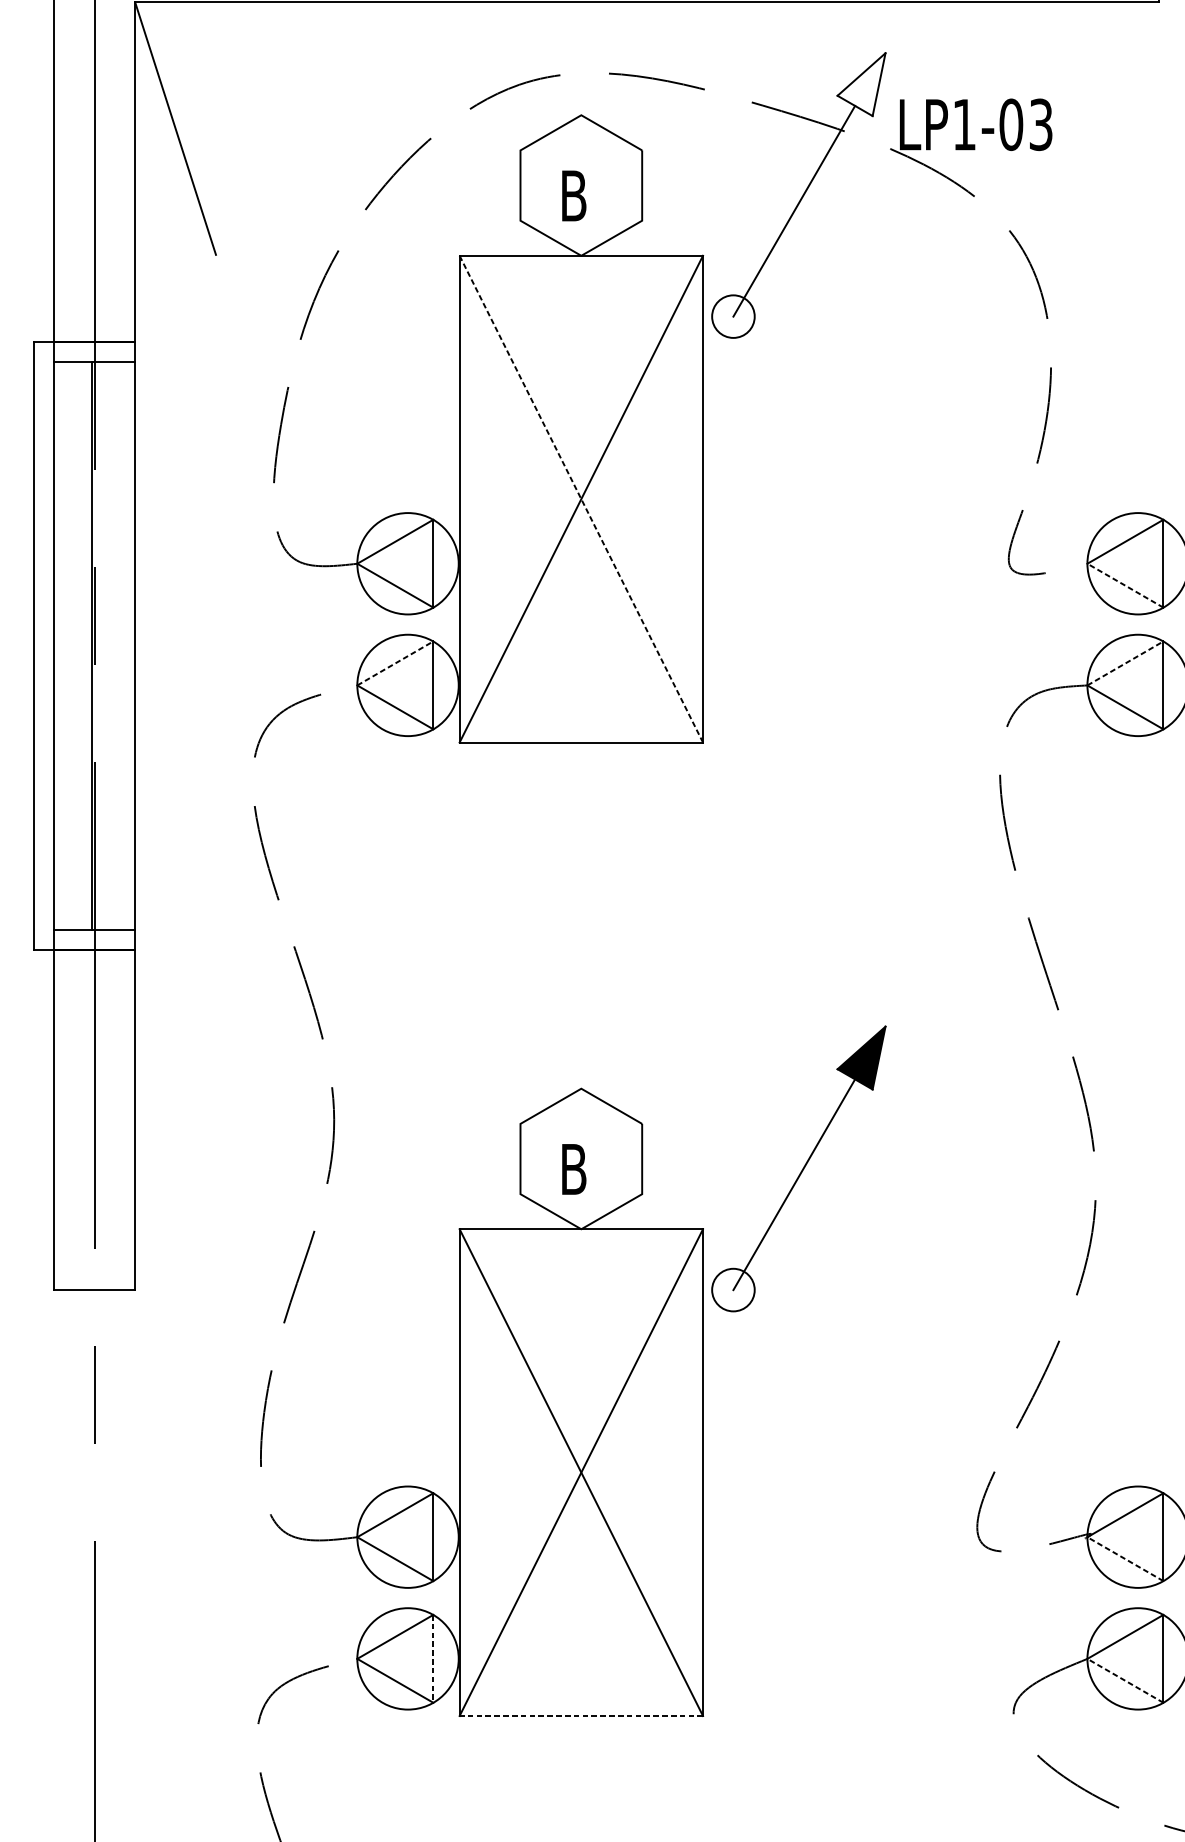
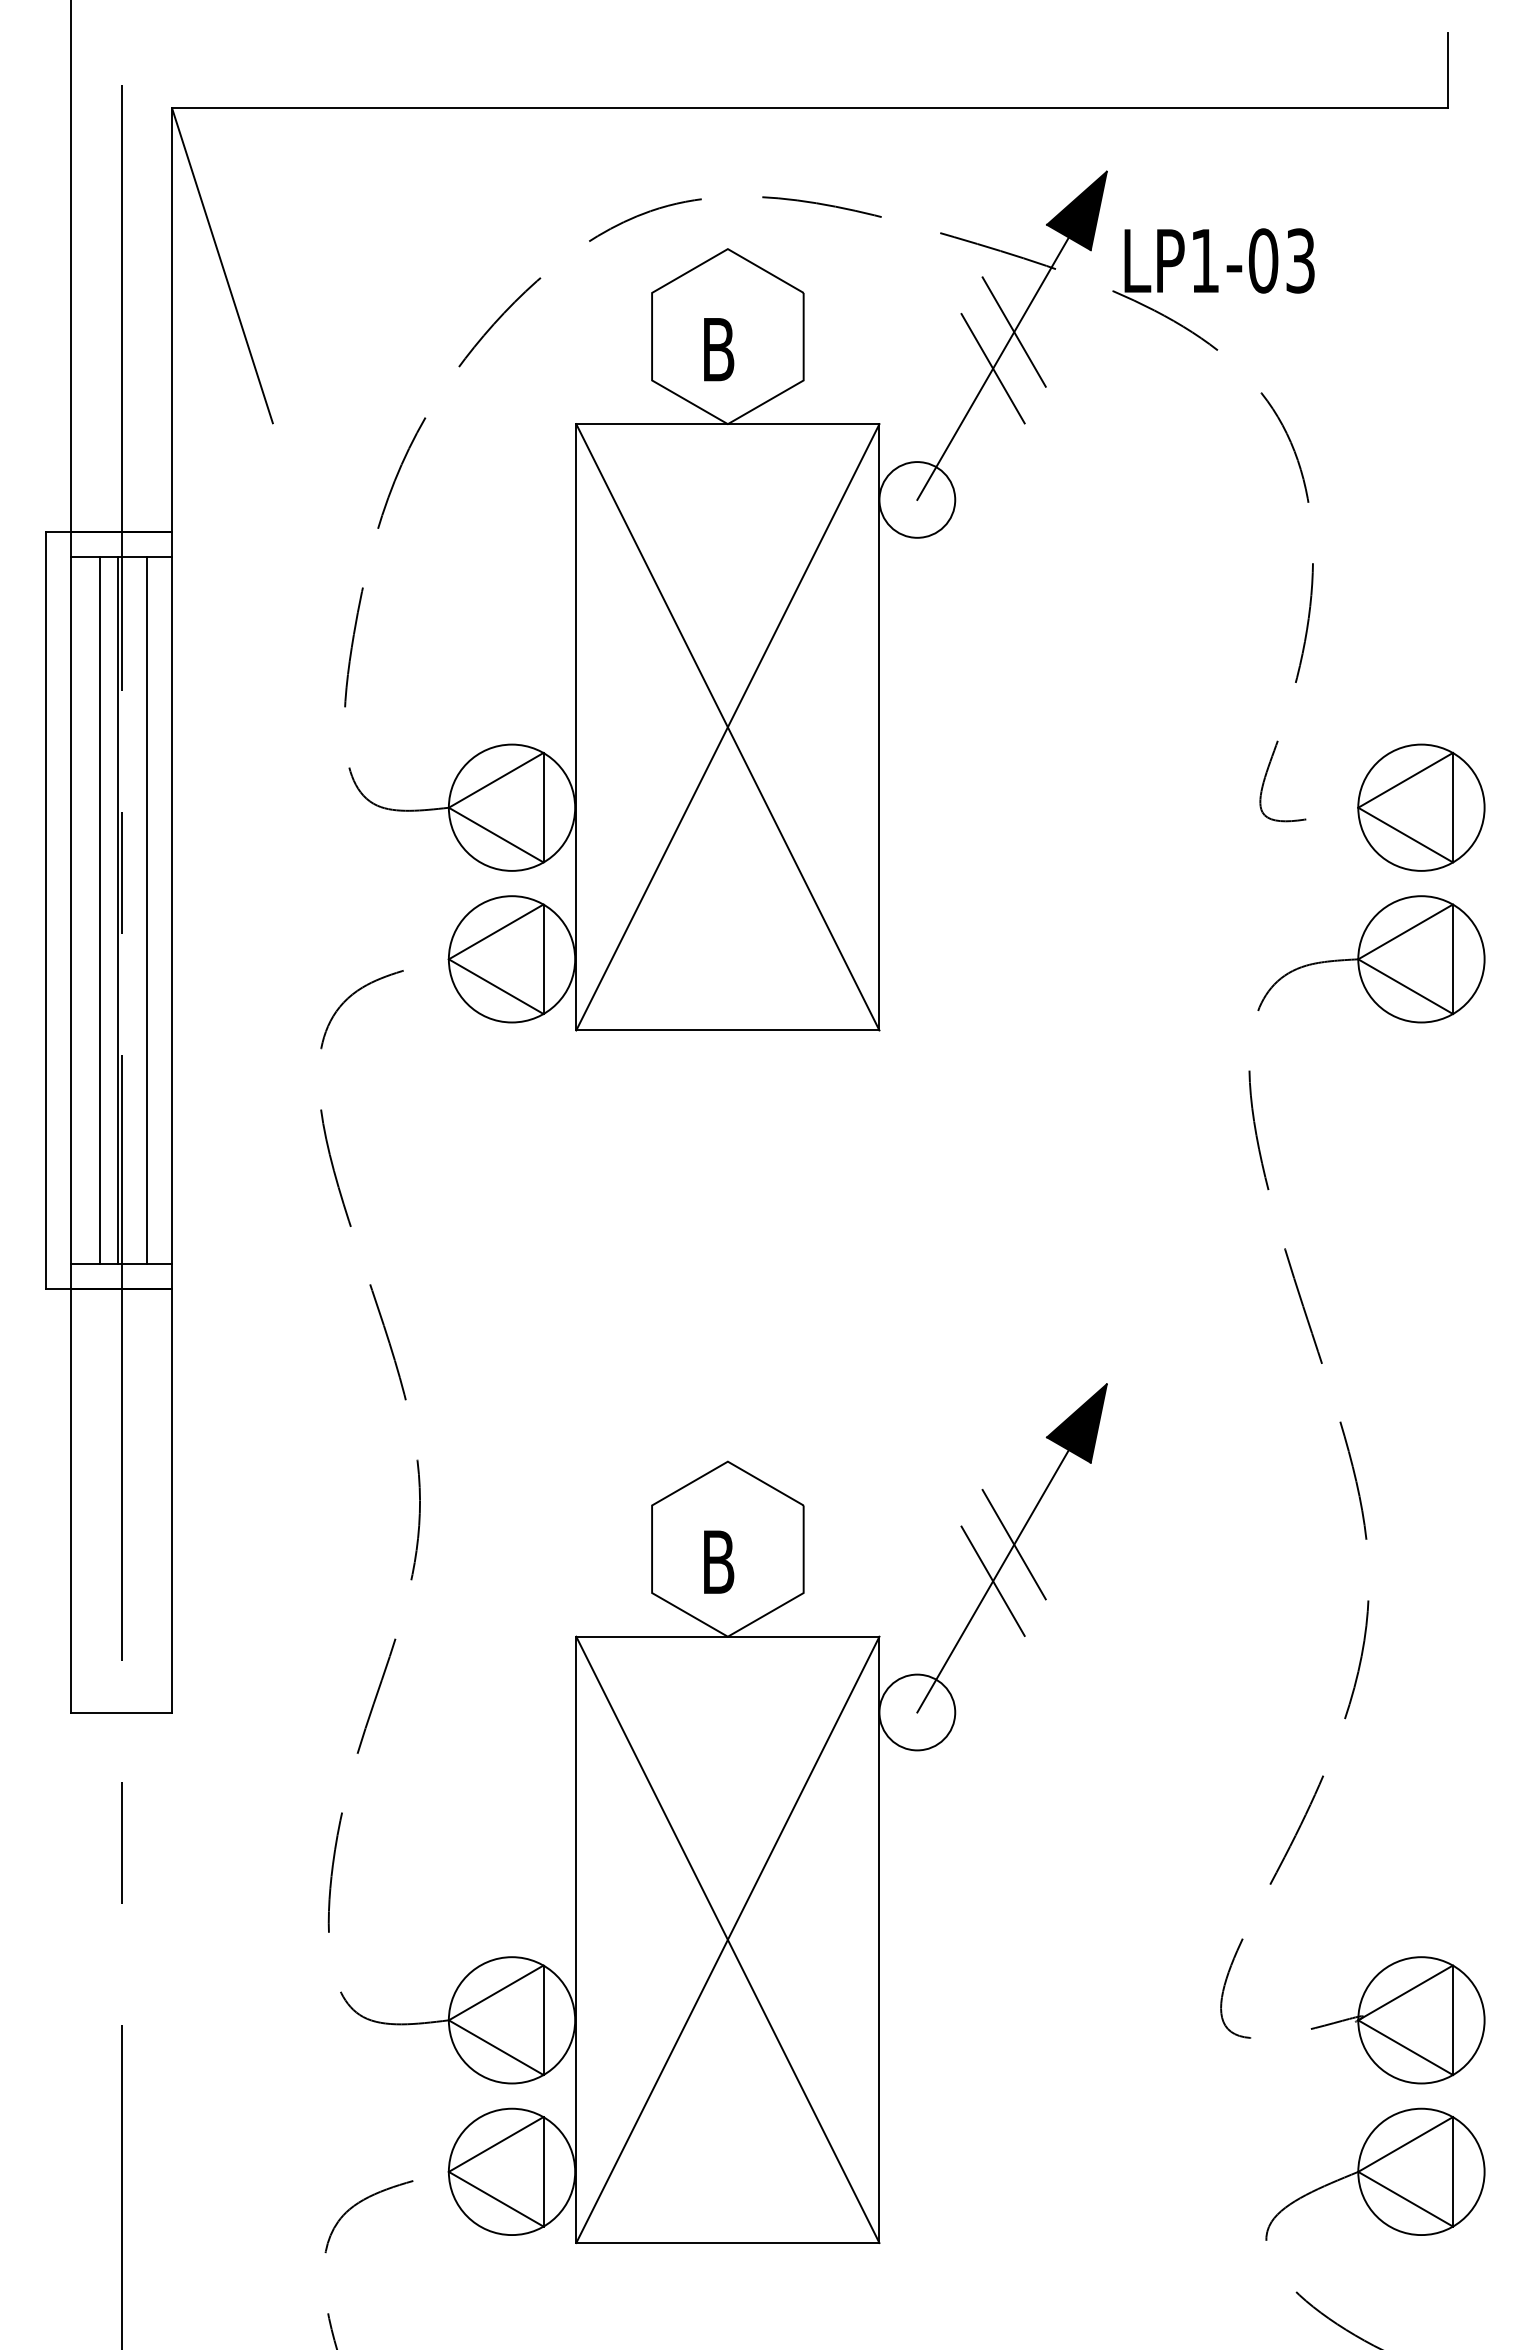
fill: (861, 84) -> (1076, 210), added
line: (810, 181) -> (1013, 331), added
line: (793, 211) -> (992, 368), added
circle: (733, 316) -> (917, 499), size x1.43
line: (581, 499) -> (727, 727), dashed -> solid
line: (1125, 586) -> (1405, 835), dashed -> solid
line: (76, 646) -> (99, 910), added
line: (114, 646) -> (146, 910), added
line: (395, 663) -> (496, 931), dashed -> solid
line: (1125, 663) -> (1405, 931), dashed -> solid
line: (810, 1155) -> (1013, 1544), added
line: (793, 1184) -> (992, 1580), added
circle: (733, 1290) -> (917, 1712), size x1.43
line: (1125, 1559) -> (1405, 2047), dashed -> solid
line: (433, 1658) -> (543, 2171), dashed -> solid
line: (1125, 1681) -> (1405, 2199), dashed -> solid
line: (581, 1716) -> (727, 2243), dashed -> solid

